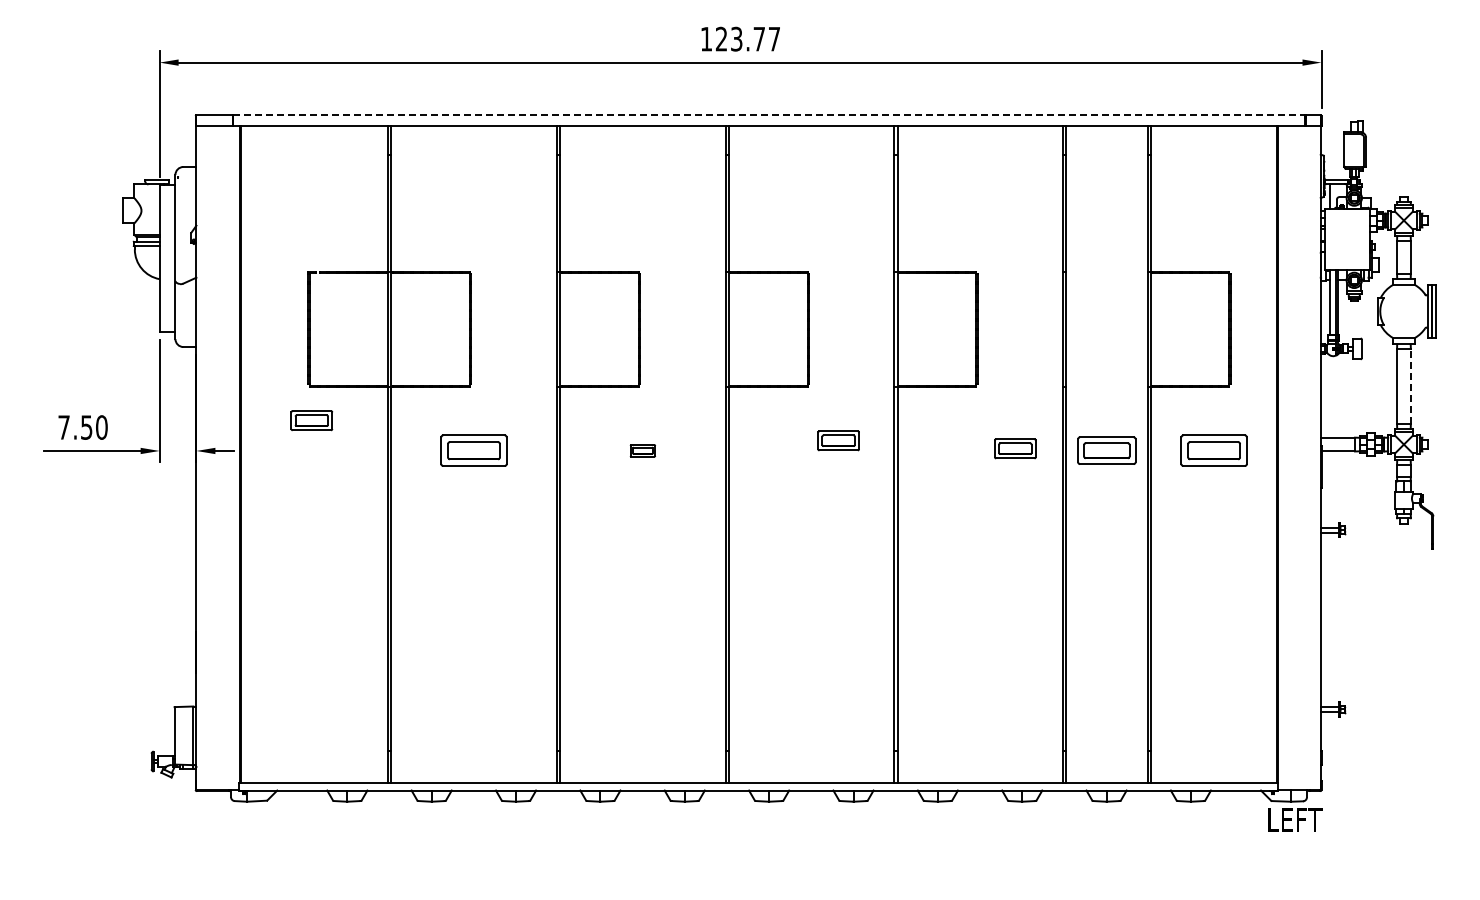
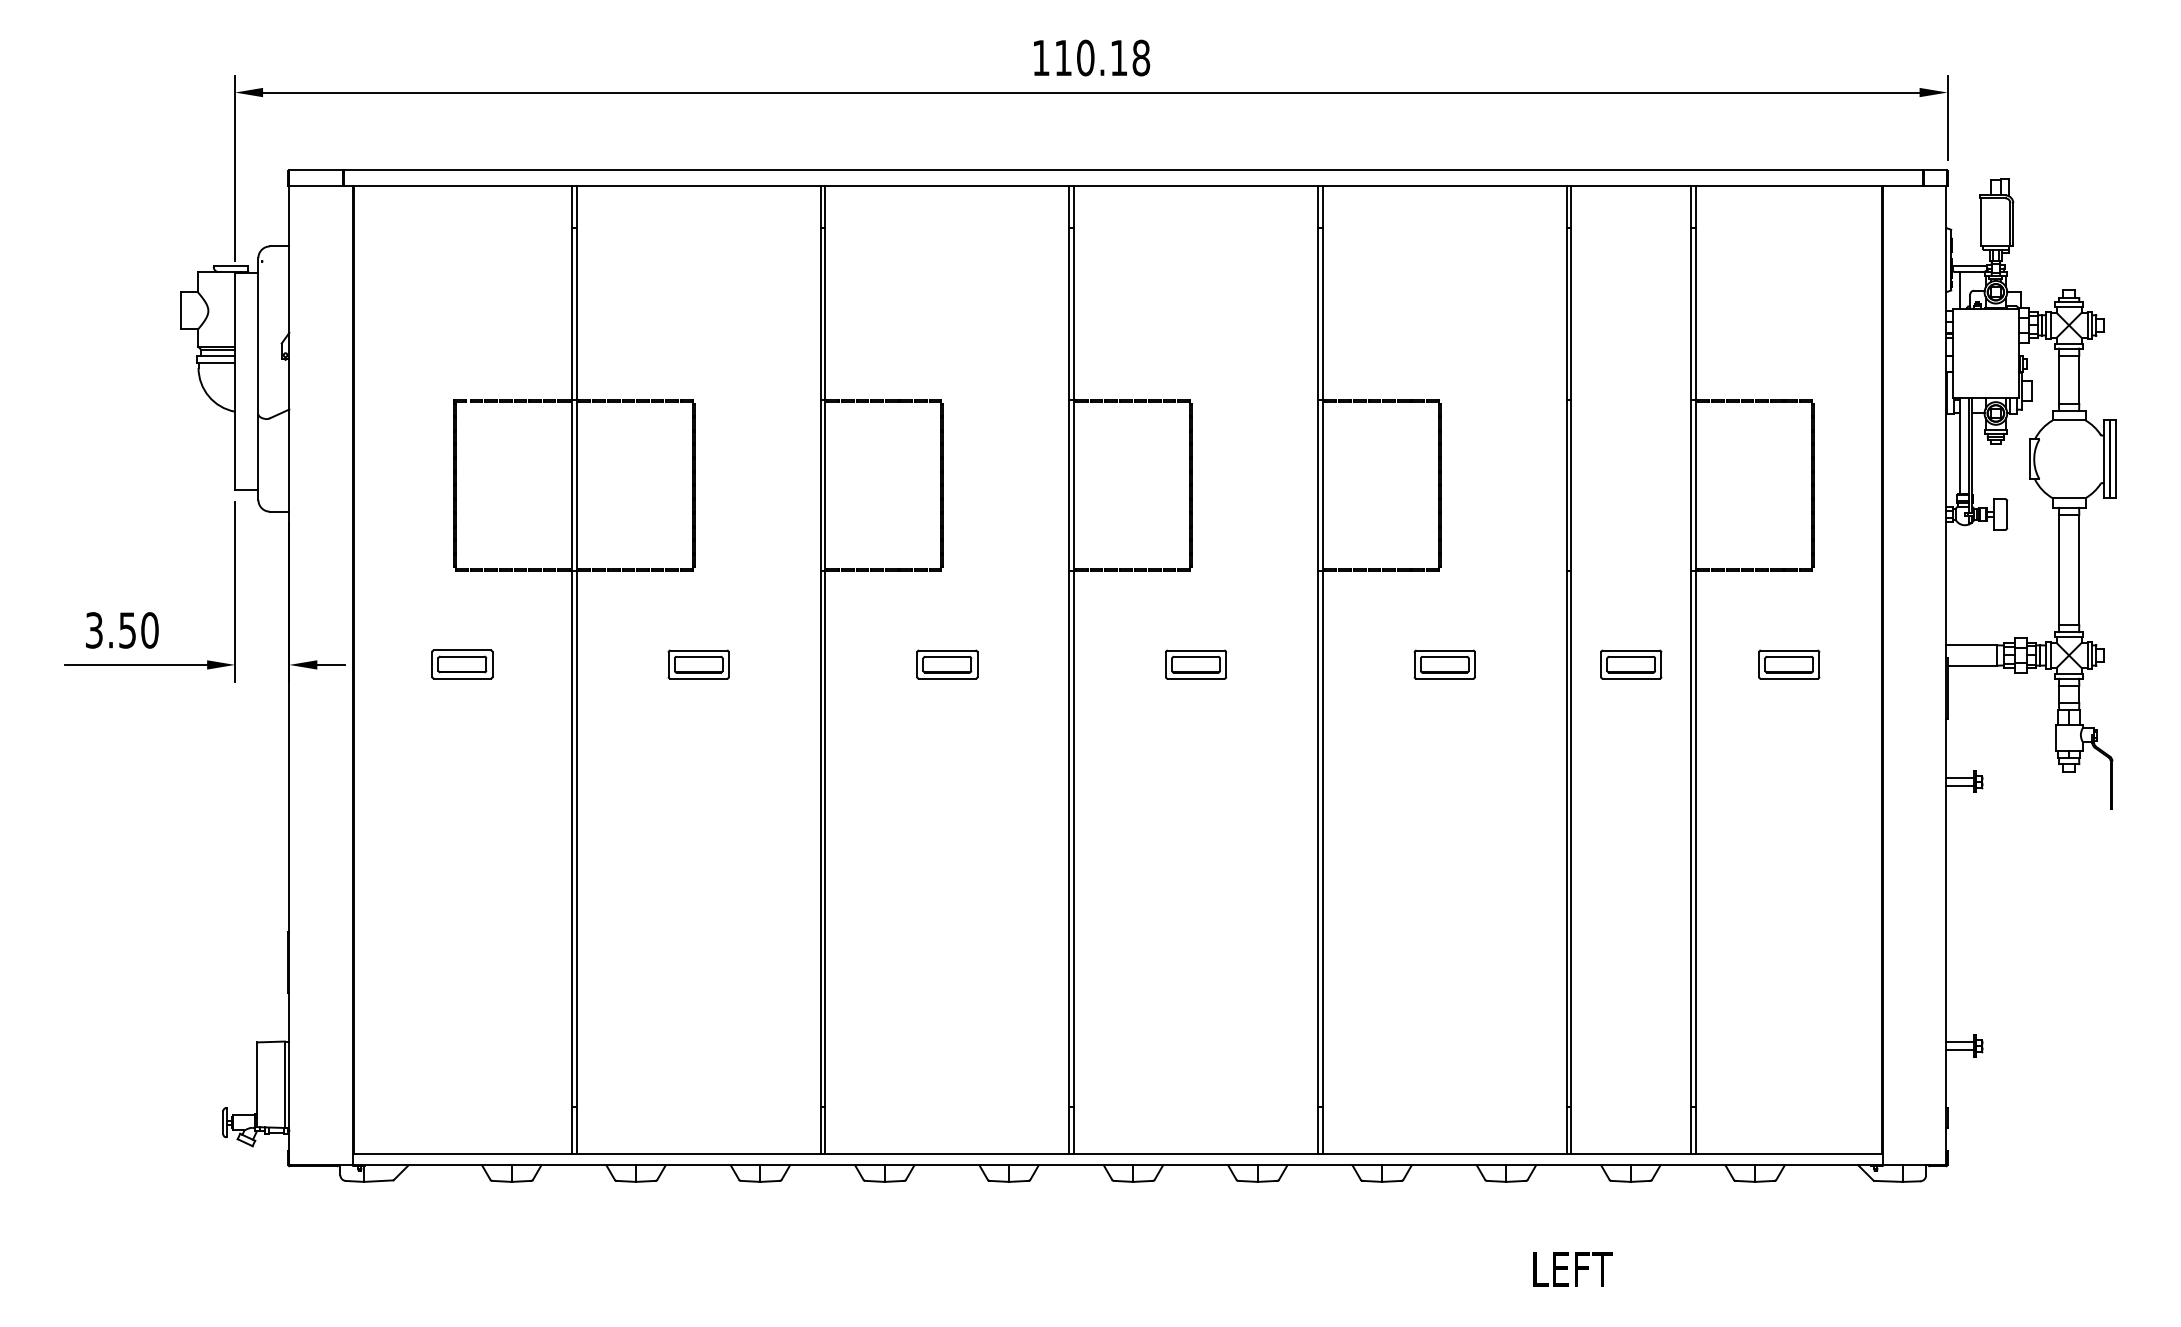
text: (747, 38) -> (1101, 56), 123.77 -> 110.18
line: (769, 115) -> (1133, 170), dashed -> solid
line: (1410, 386) -> (2078, 569), dashed -> solid
part: (311, 420) -> (461, 664), moved
text: (63, 427) -> (93, 630), 7.50 -> 3.50
part: (838, 440) -> (1195, 664), moved
part: (1015, 448) -> (1444, 664), moved
part: (474, 450) -> (699, 664), size x0.62
part: (642, 450) -> (946, 664), size x1.67
part: (1106, 450) -> (1630, 664), size x0.71
part: (1213, 450) -> (1788, 664), size x0.62
text: (1295, 819) -> (1573, 1268), moved

